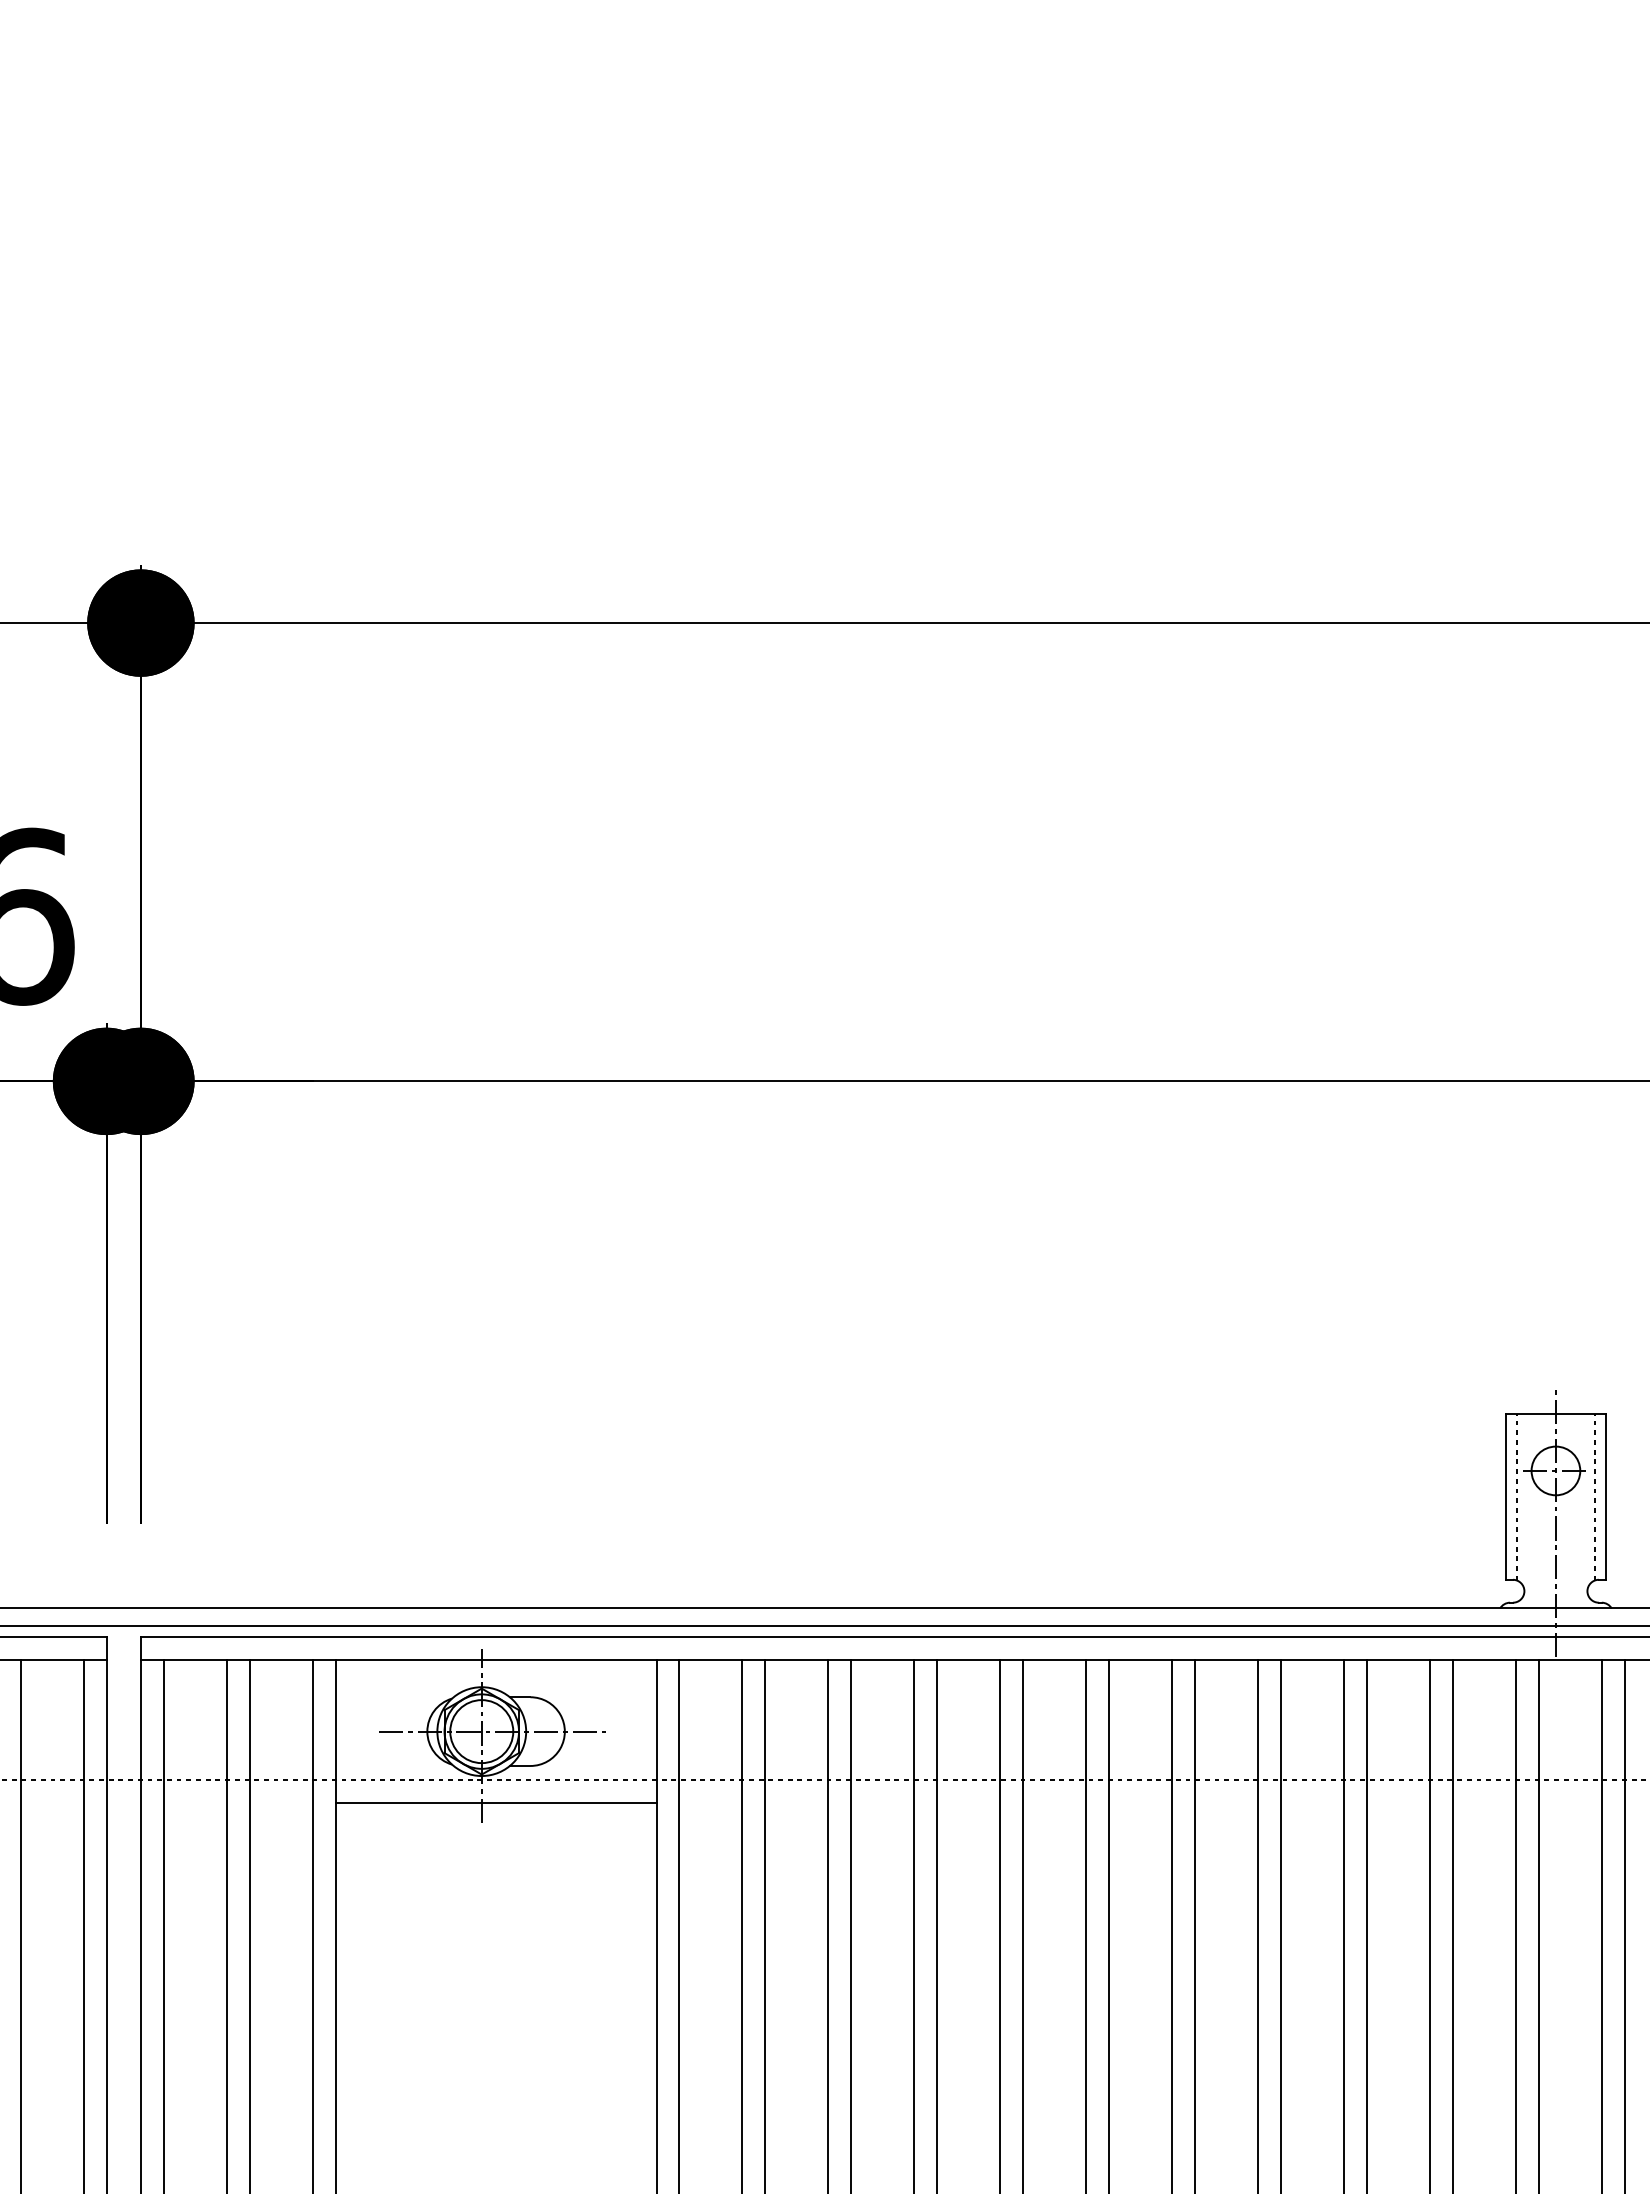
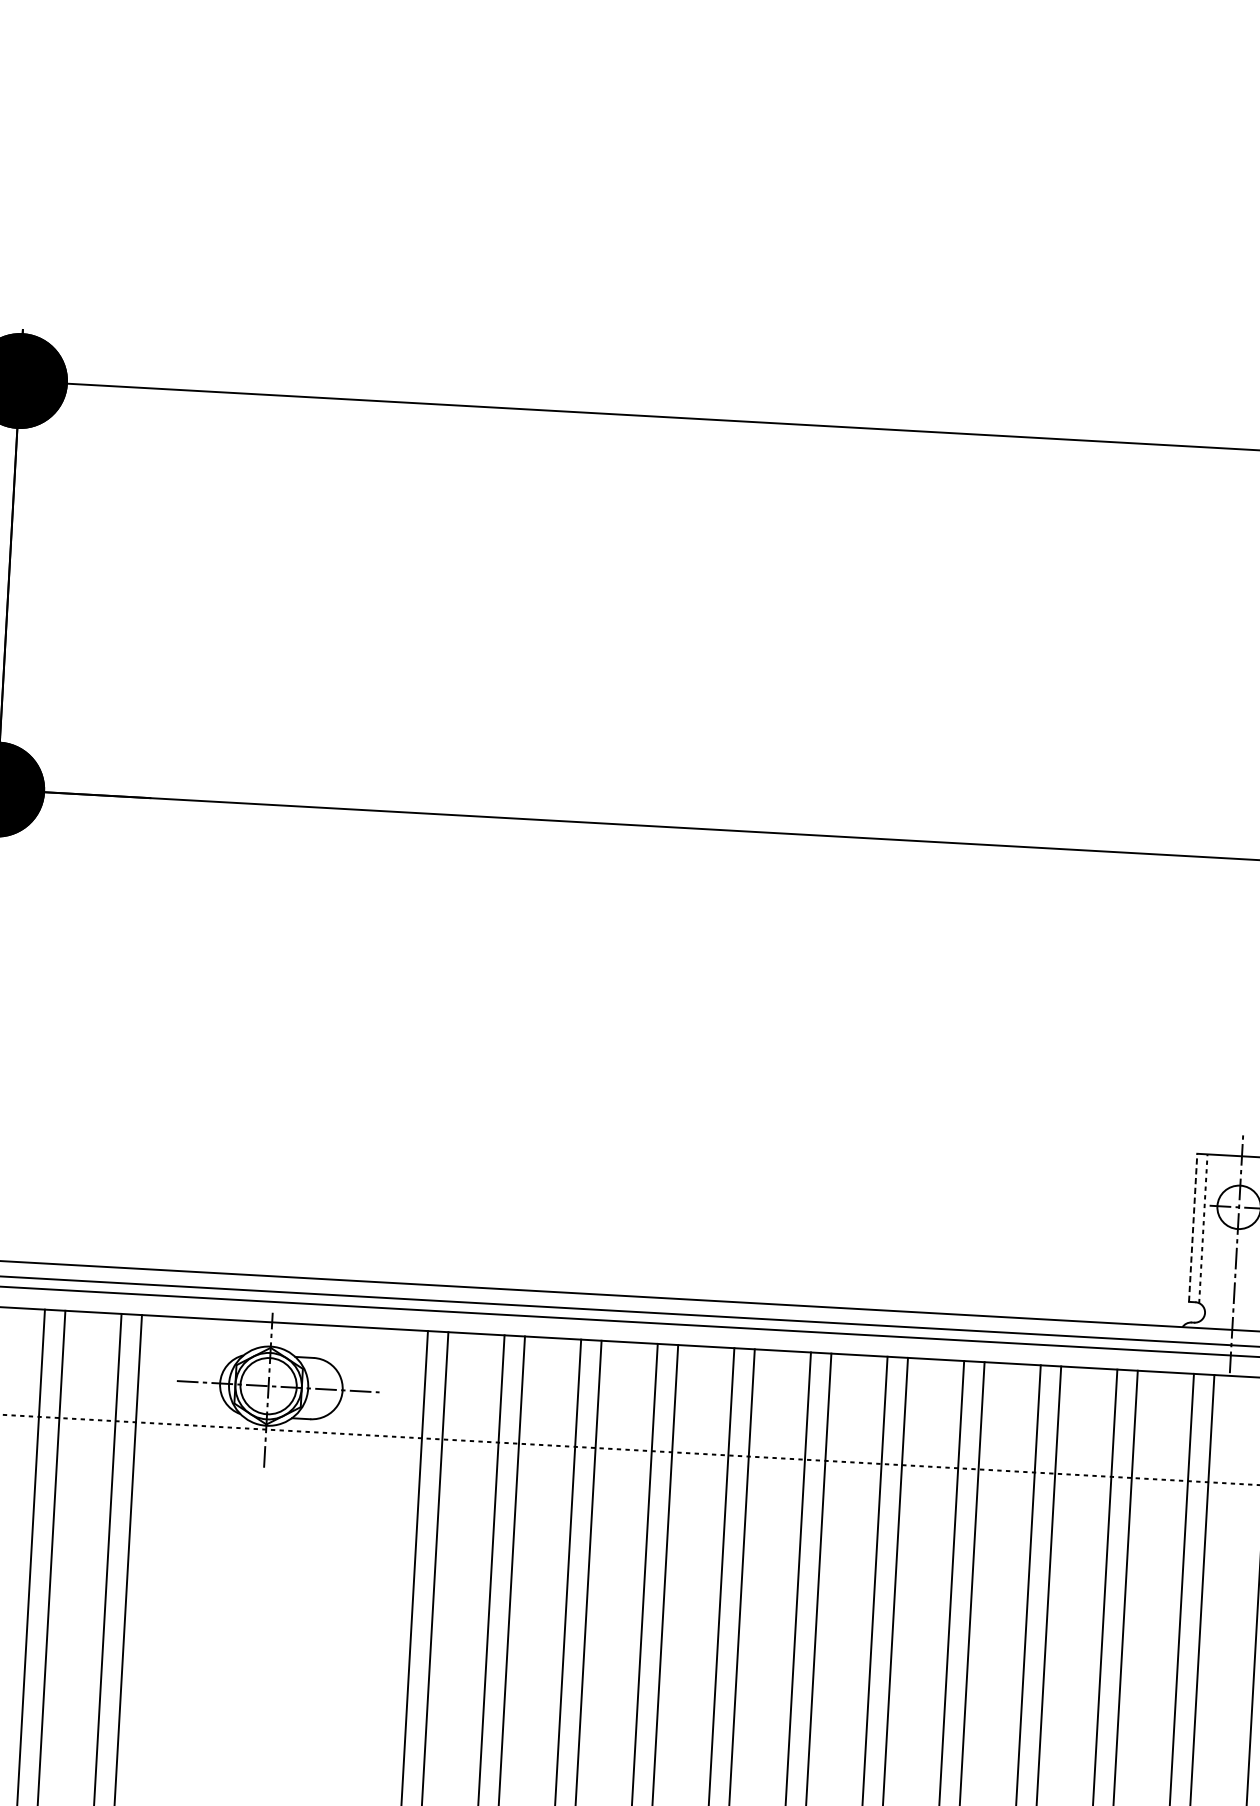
line: (1505, 1496) -> (1192, 1227), solid -> dashed
line: (495, 1803) -> (277, 1450), removed

